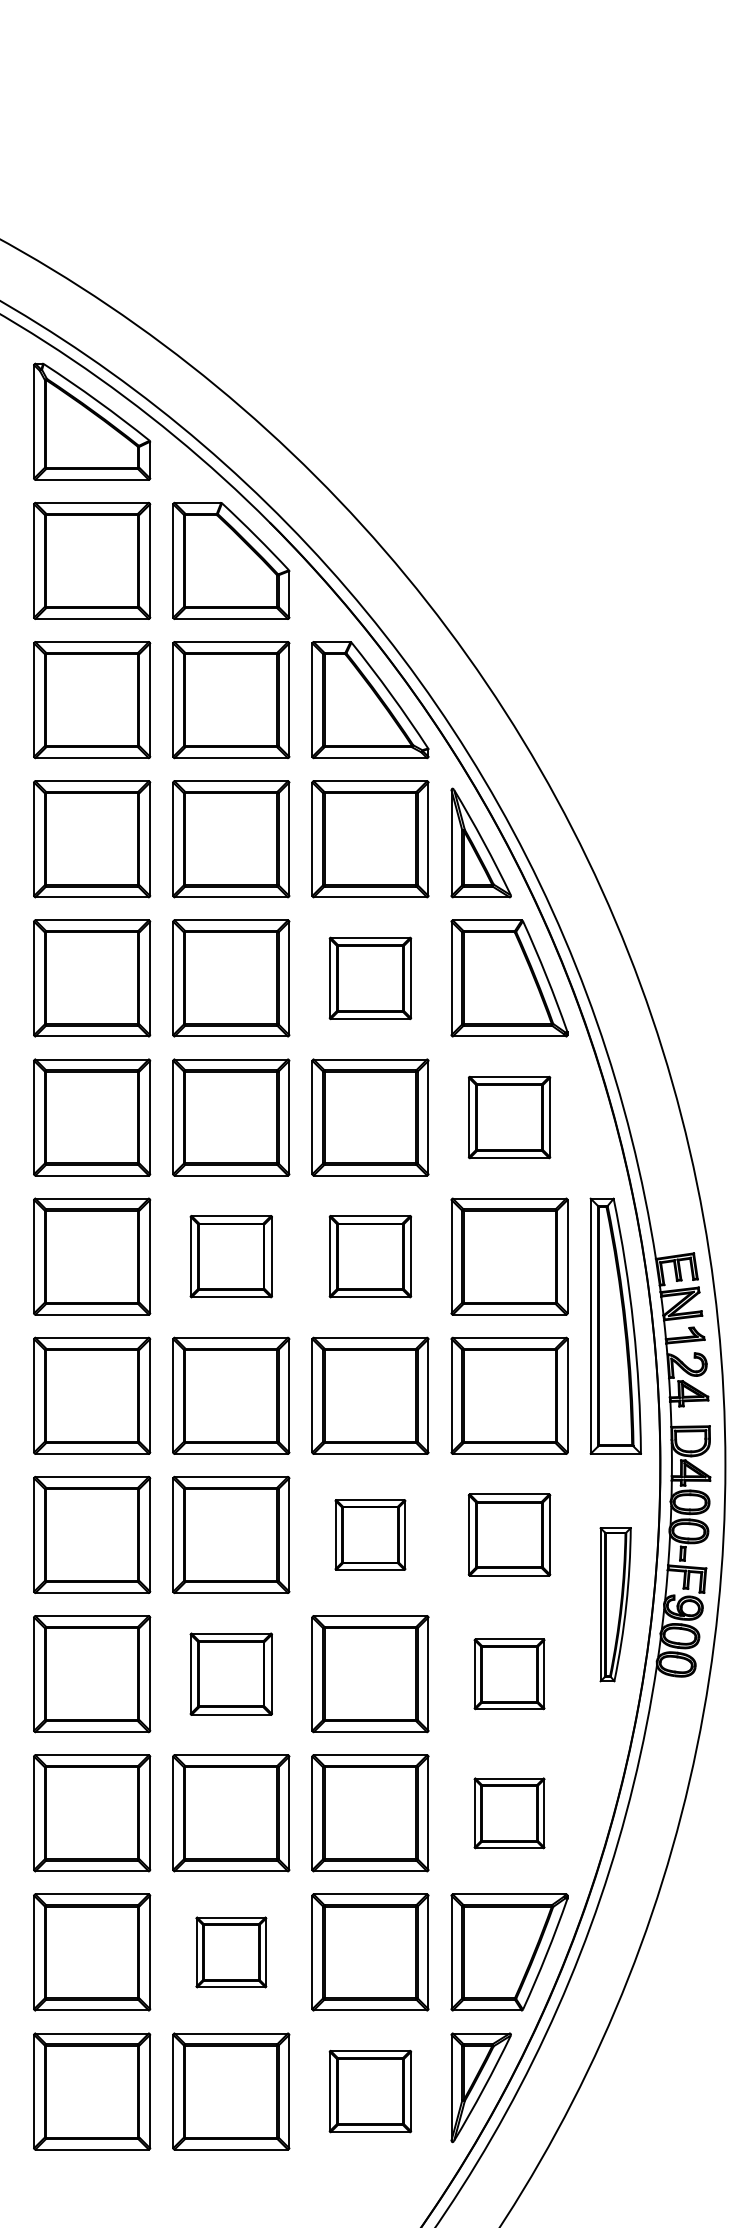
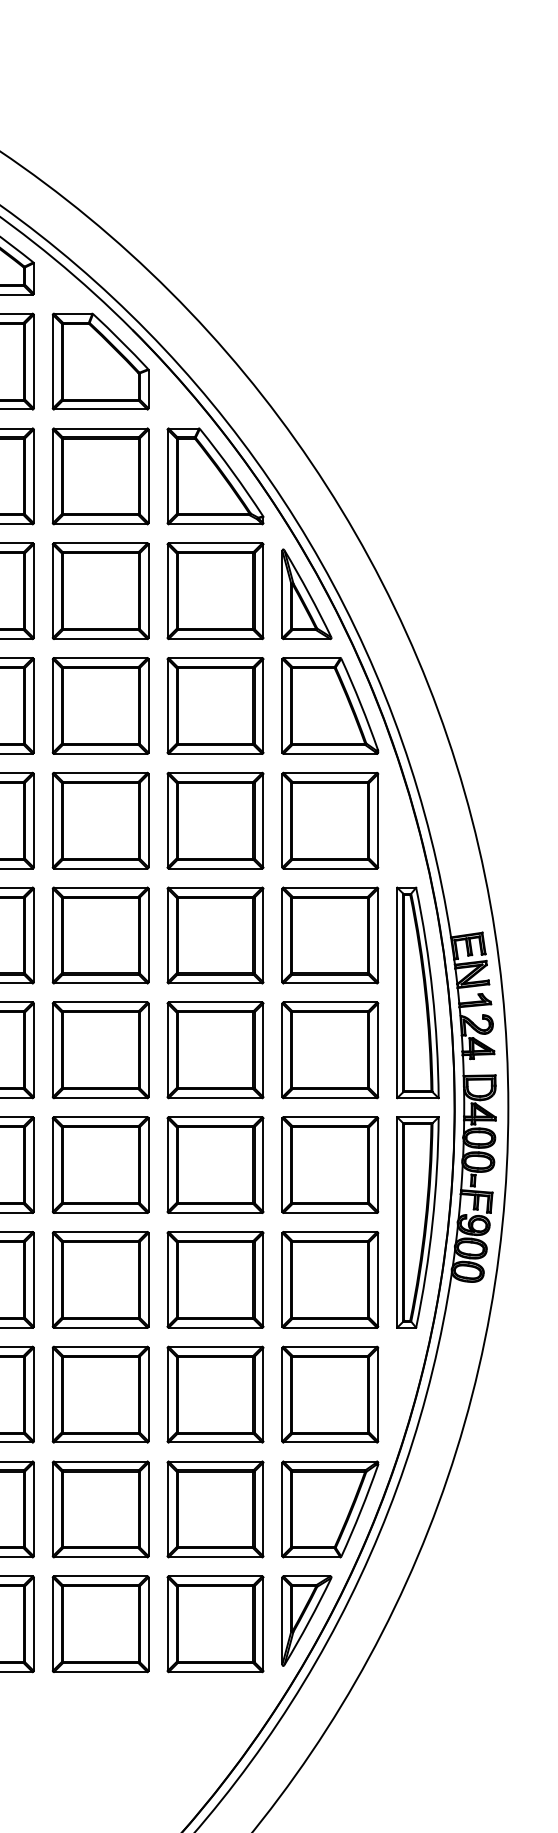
part: (370, 978) -> (215, 706), size x1.43
part: (509, 1117) -> (330, 820), size x1.43
part: (231, 1256) -> (100, 935), size x1.43
part: (370, 1256) -> (215, 935), size x1.43
part: (370, 1534) -> (215, 1164), size x1.67
part: (509, 1534) -> (330, 1164), size x1.43
part: (615, 1604) -> (417, 1222), size x1.67
part: (231, 1674) -> (100, 1280), size x1.43
part: (509, 1674) -> (330, 1280), size x1.67
part: (509, 1813) -> (330, 1394), size x1.67
part: (231, 1952) -> (100, 1509), size x1.67
part: (370, 2091) -> (215, 1624), size x1.43

